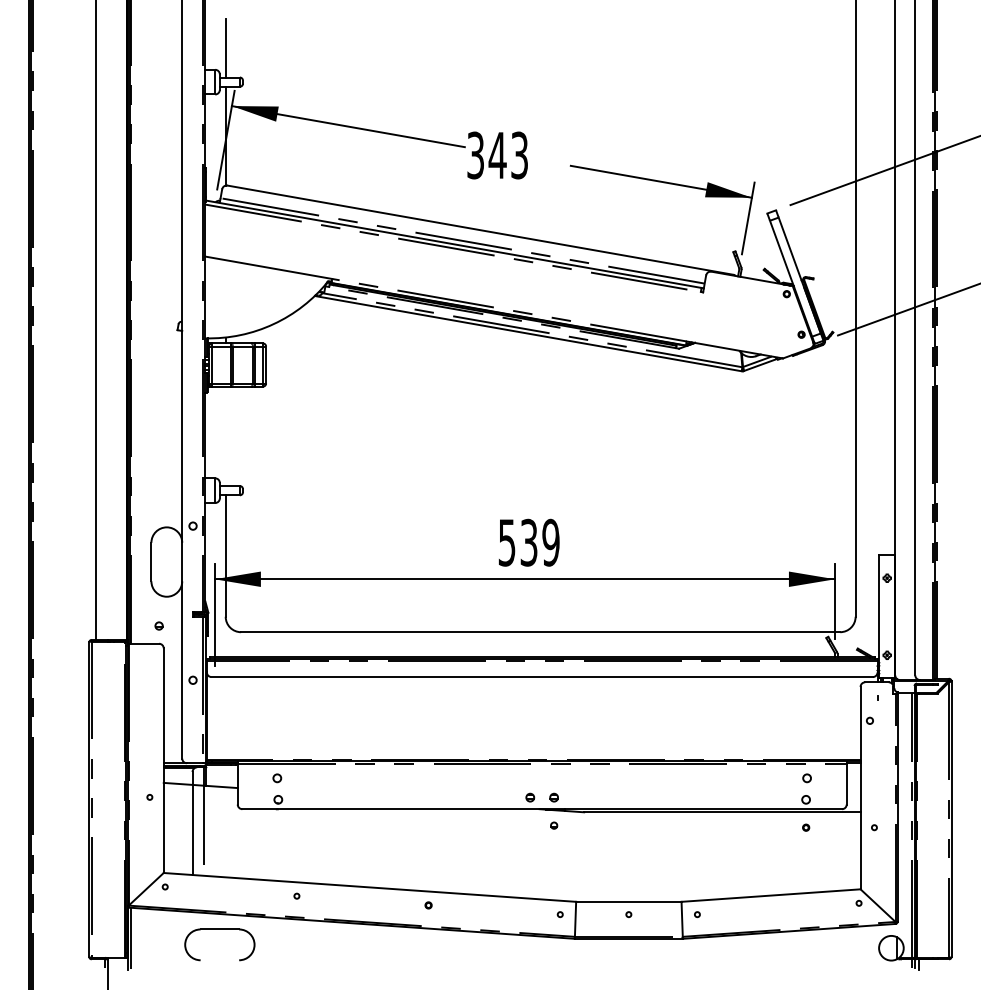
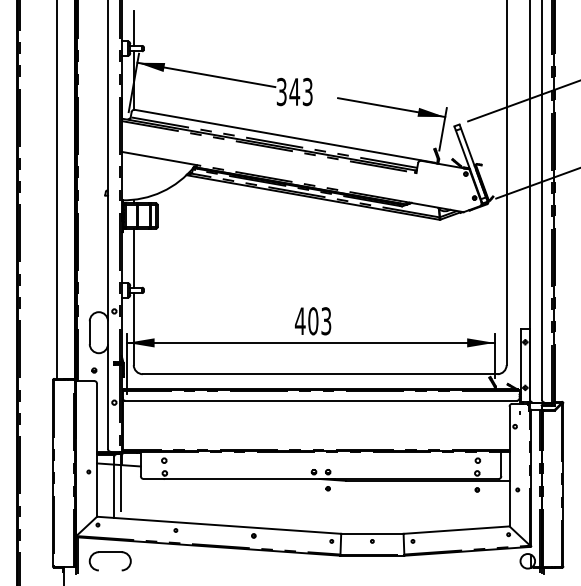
line: (225, 435) -> (133, 257), added
text: (527, 543) -> (312, 321), 539 -> 403
part: (218, 929) -> (109, 552), moved

